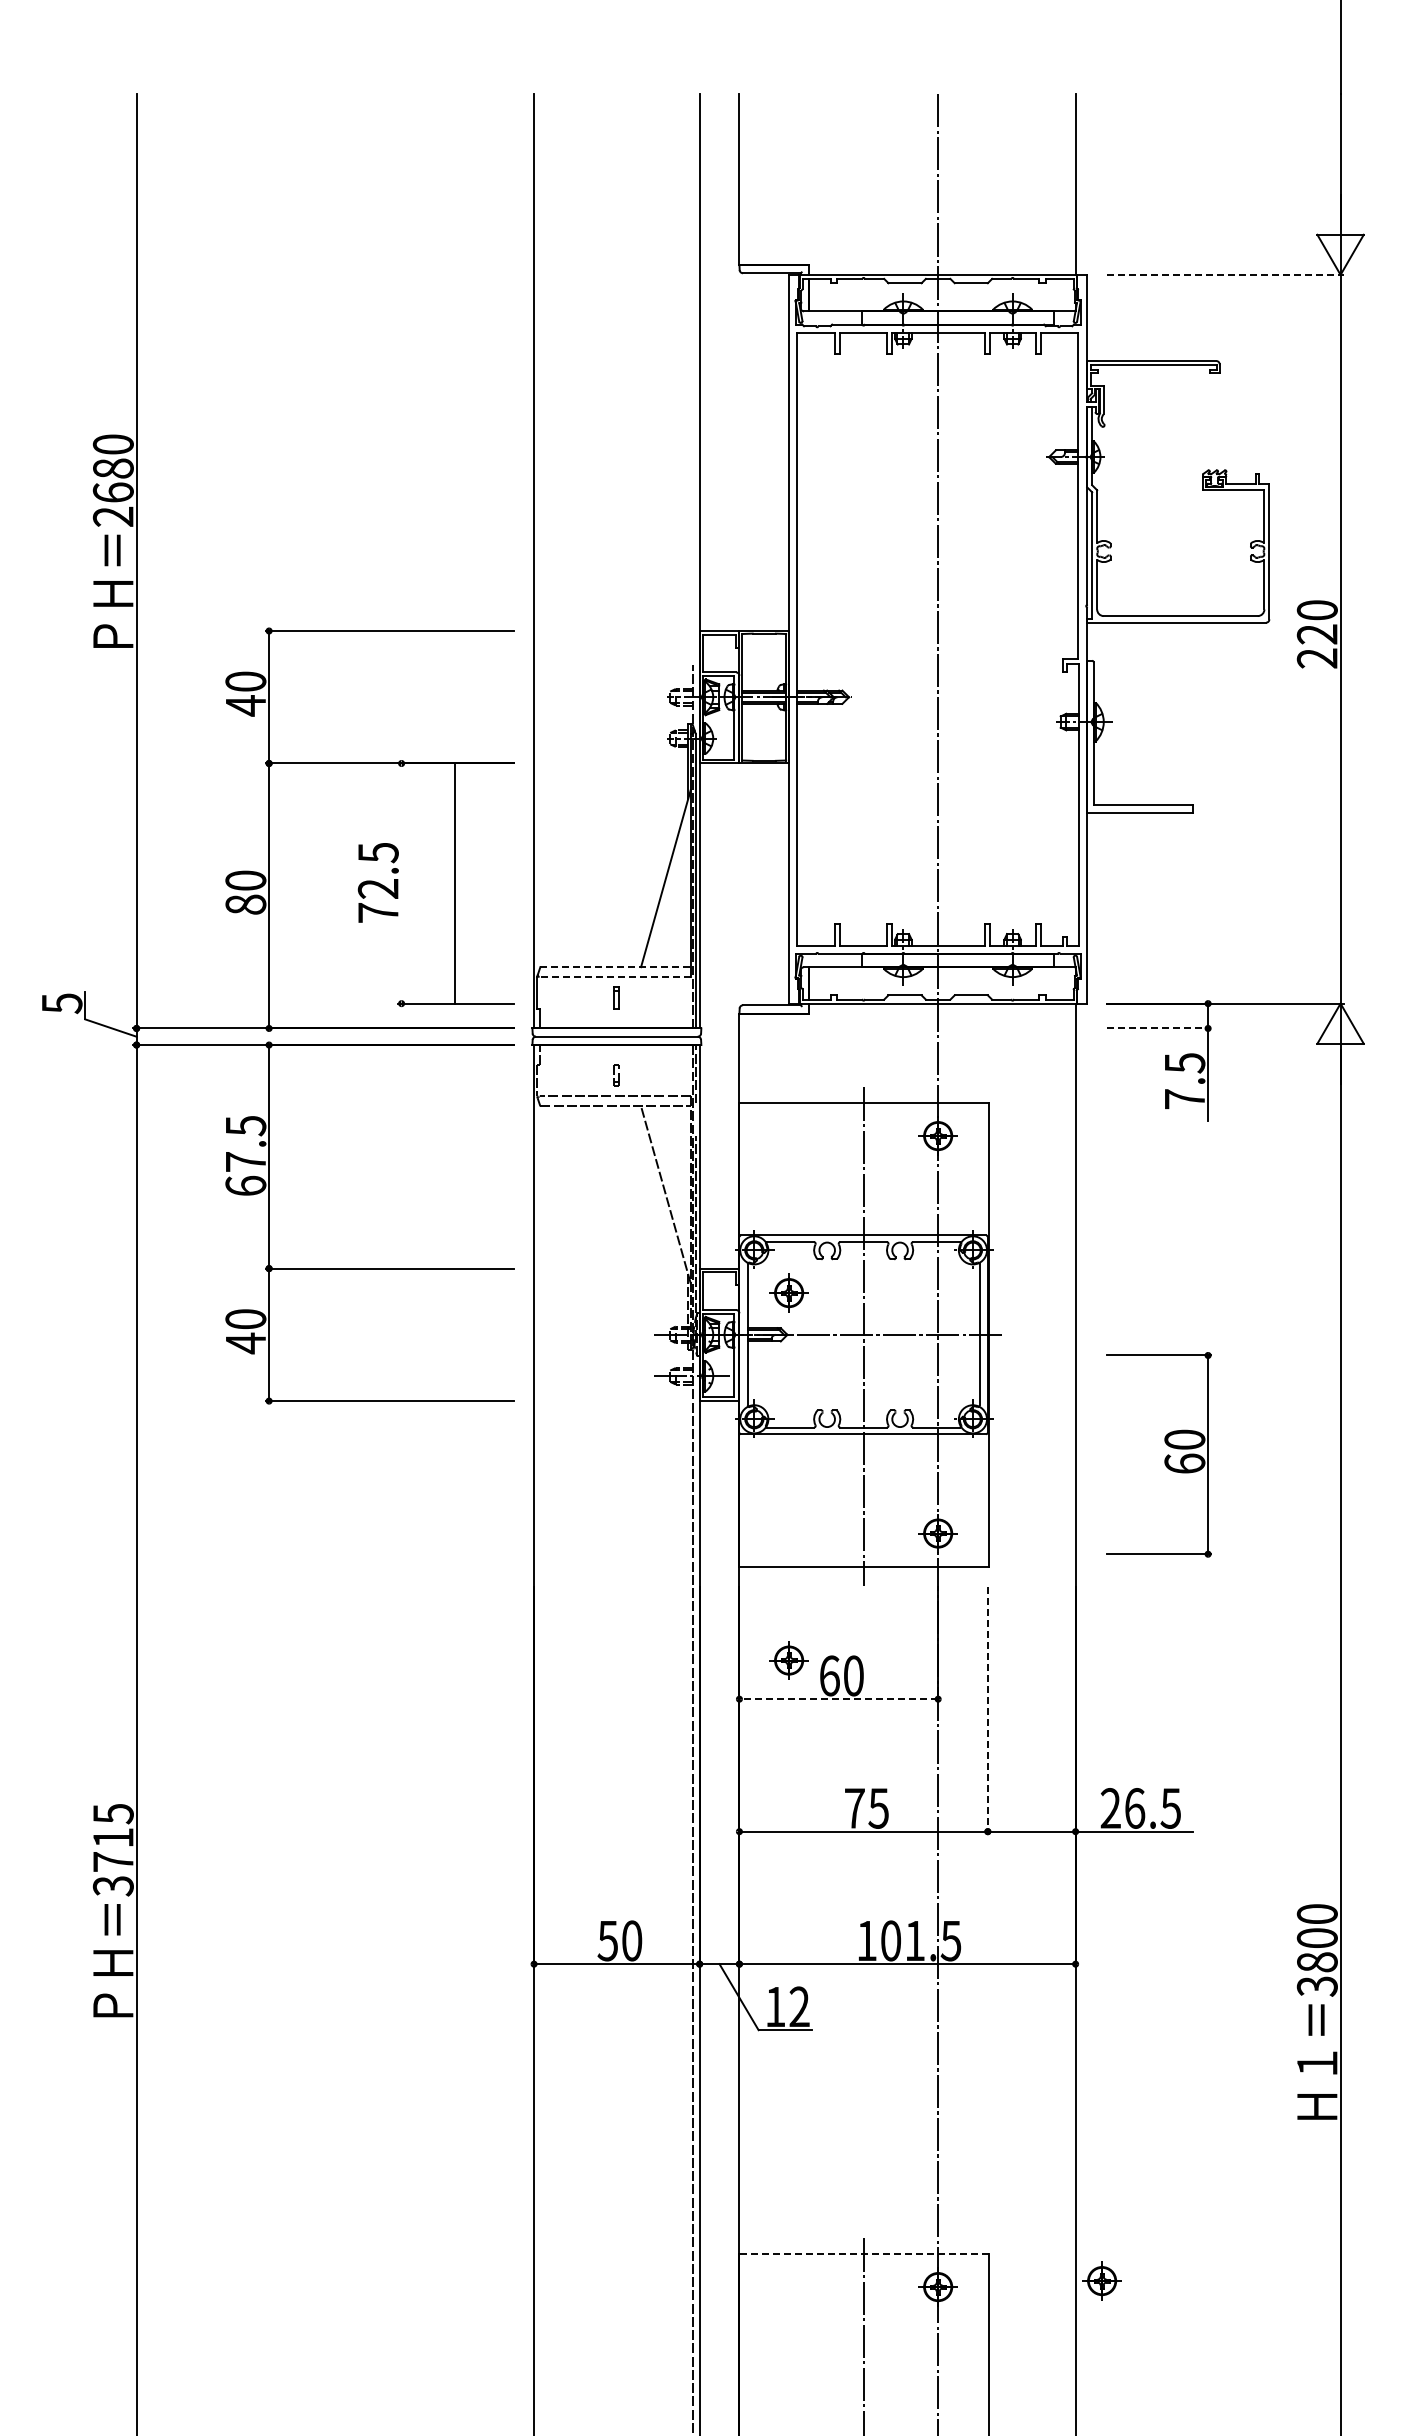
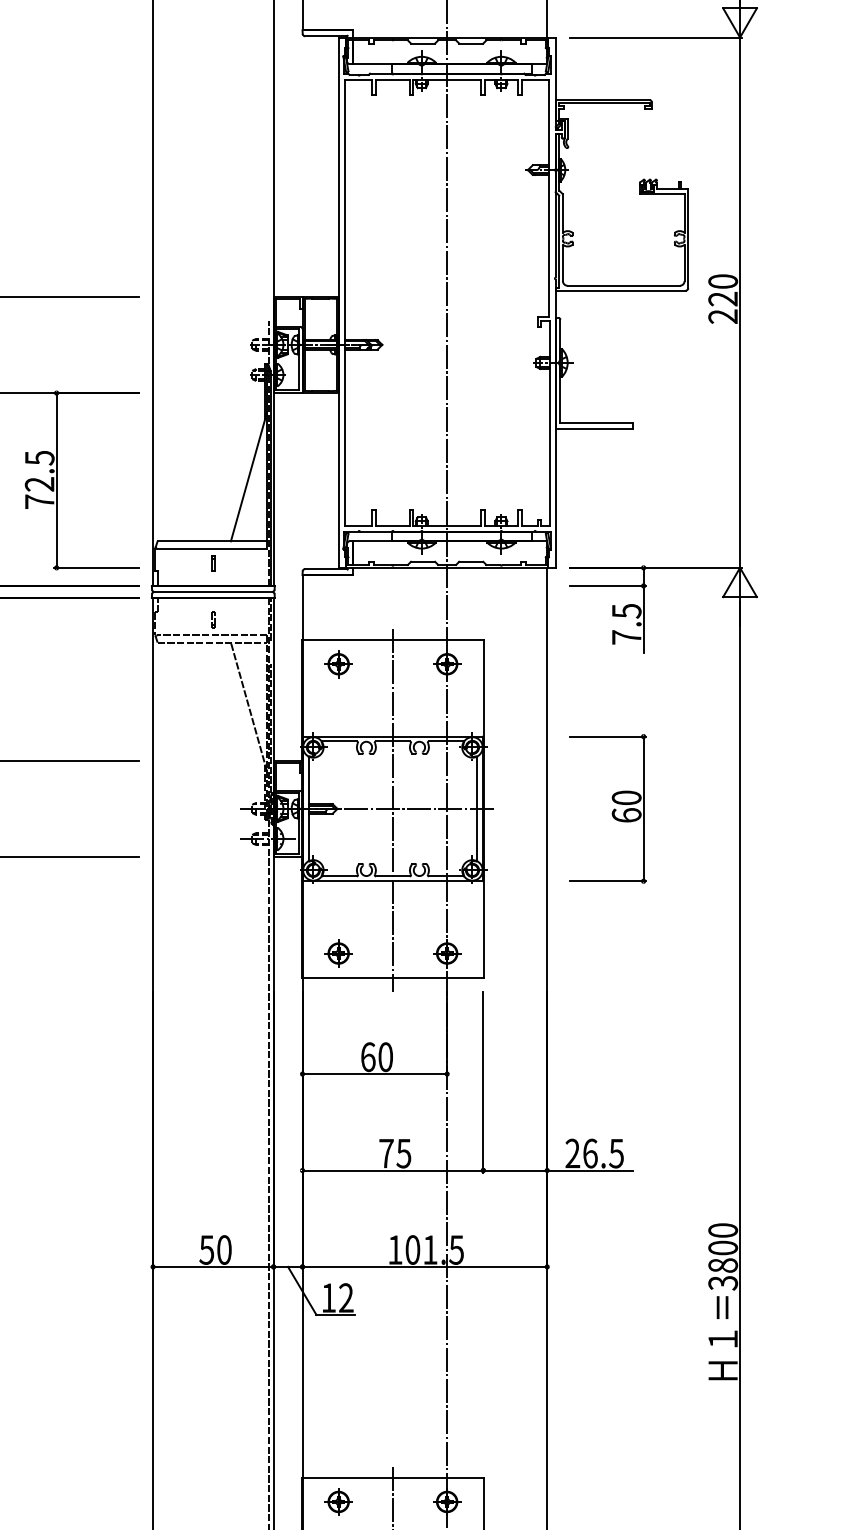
line: (1225, 274) -> (656, 37), dashed -> solid
line: (454, 883) -> (56, 480), moved
line: (616, 967) -> (213, 541), dashed -> solid
line: (615, 977) -> (212, 548), dashed -> solid
line: (1159, 1028) -> (608, 585), dashed -> solid
part: (788, 1292) -> (338, 663), moved
part: (1165, 1457) -> (612, 810), moved
part: (788, 1660) -> (338, 953), moved
line: (838, 1699) -> (374, 1074), dashed -> solid
line: (987, 1711) -> (483, 1083), dashed -> solid
line: (863, 2253) -> (392, 1477), dashed -> solid
part: (1101, 2280) -> (338, 1501), moved

